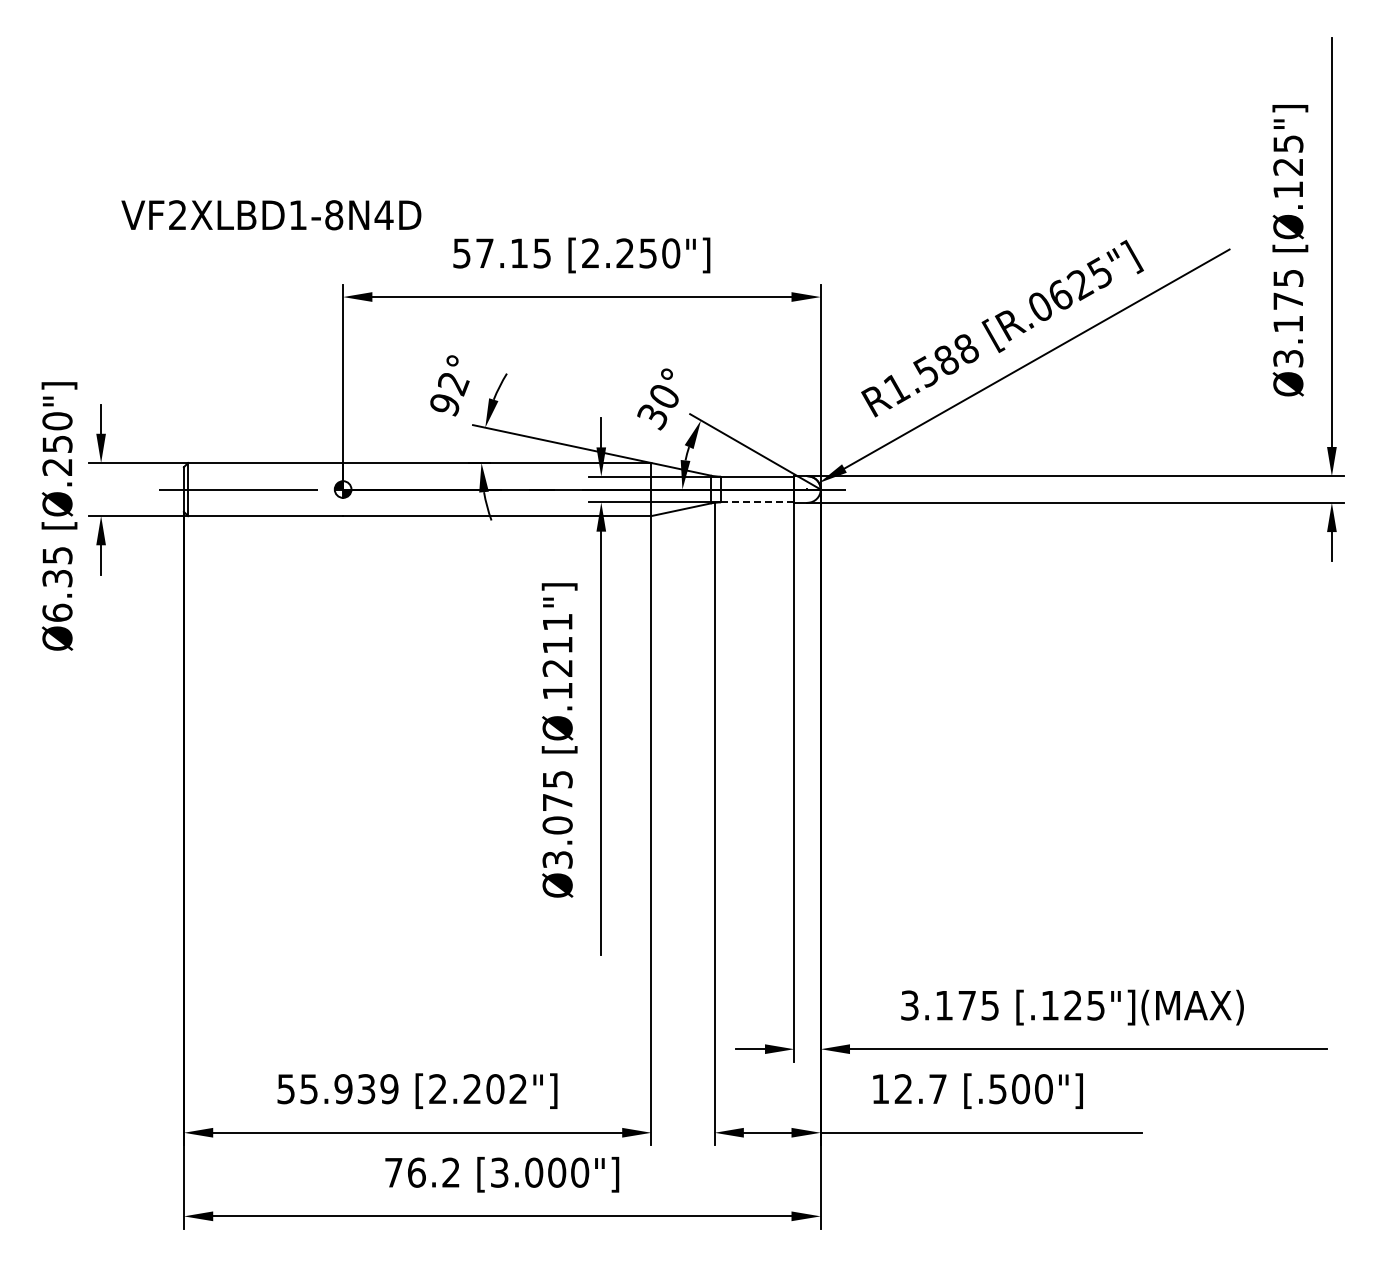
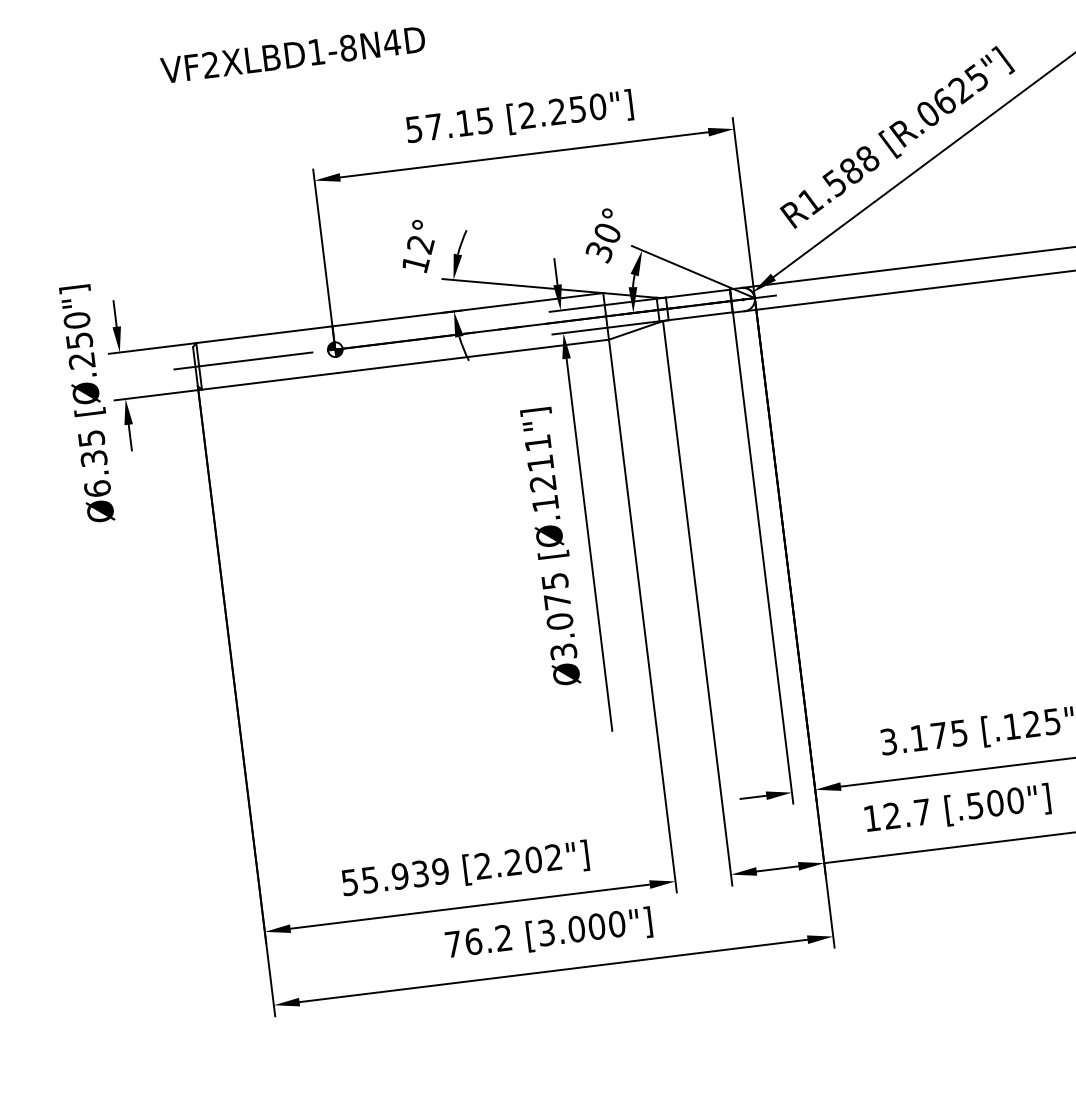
text: (271, 215) -> (293, 55), moved
text: (445, 405) -> (416, 264), 92° -> 12°
line: (756, 502) -> (699, 316), dashed -> solid

